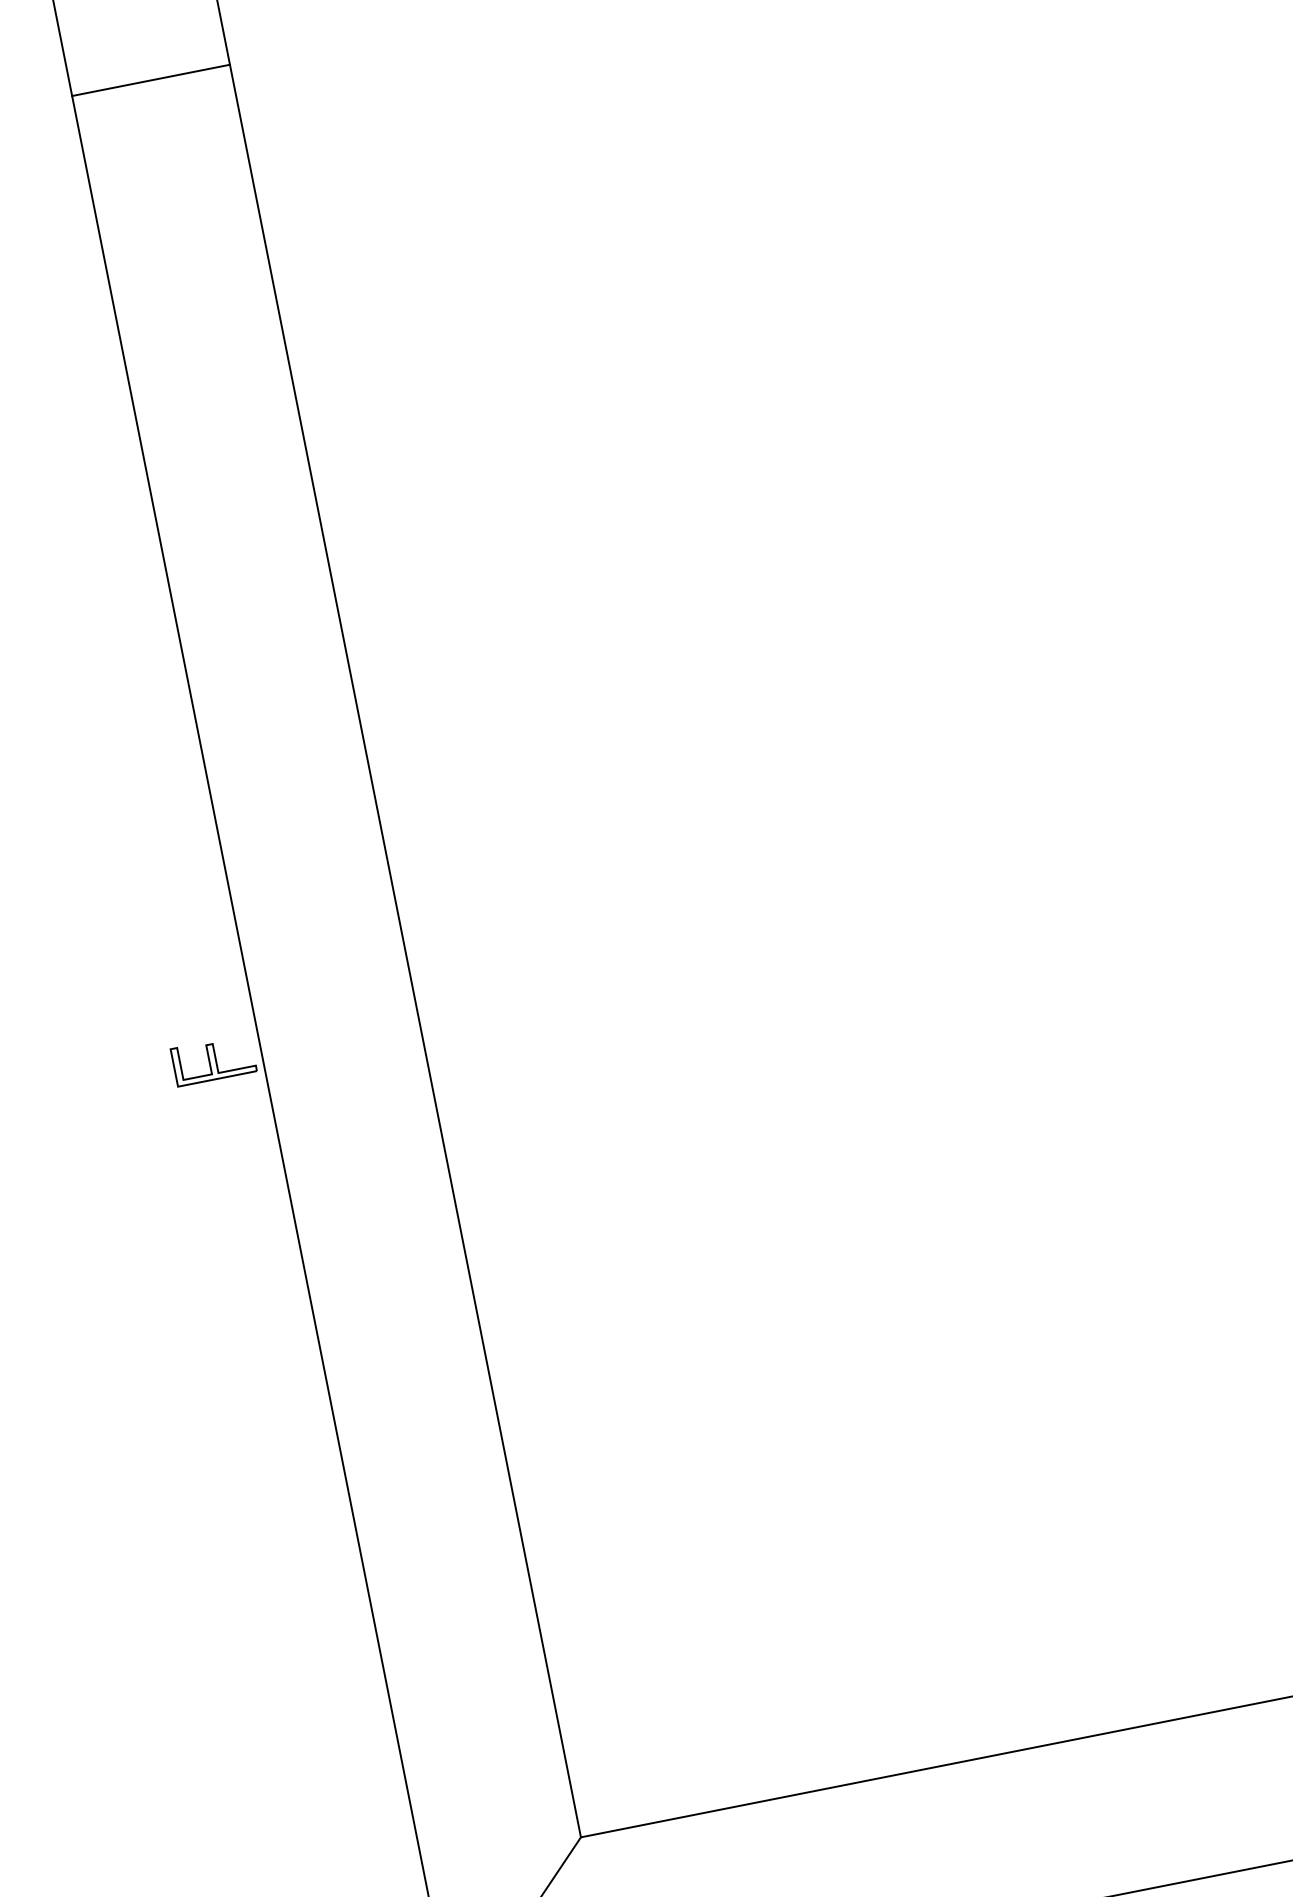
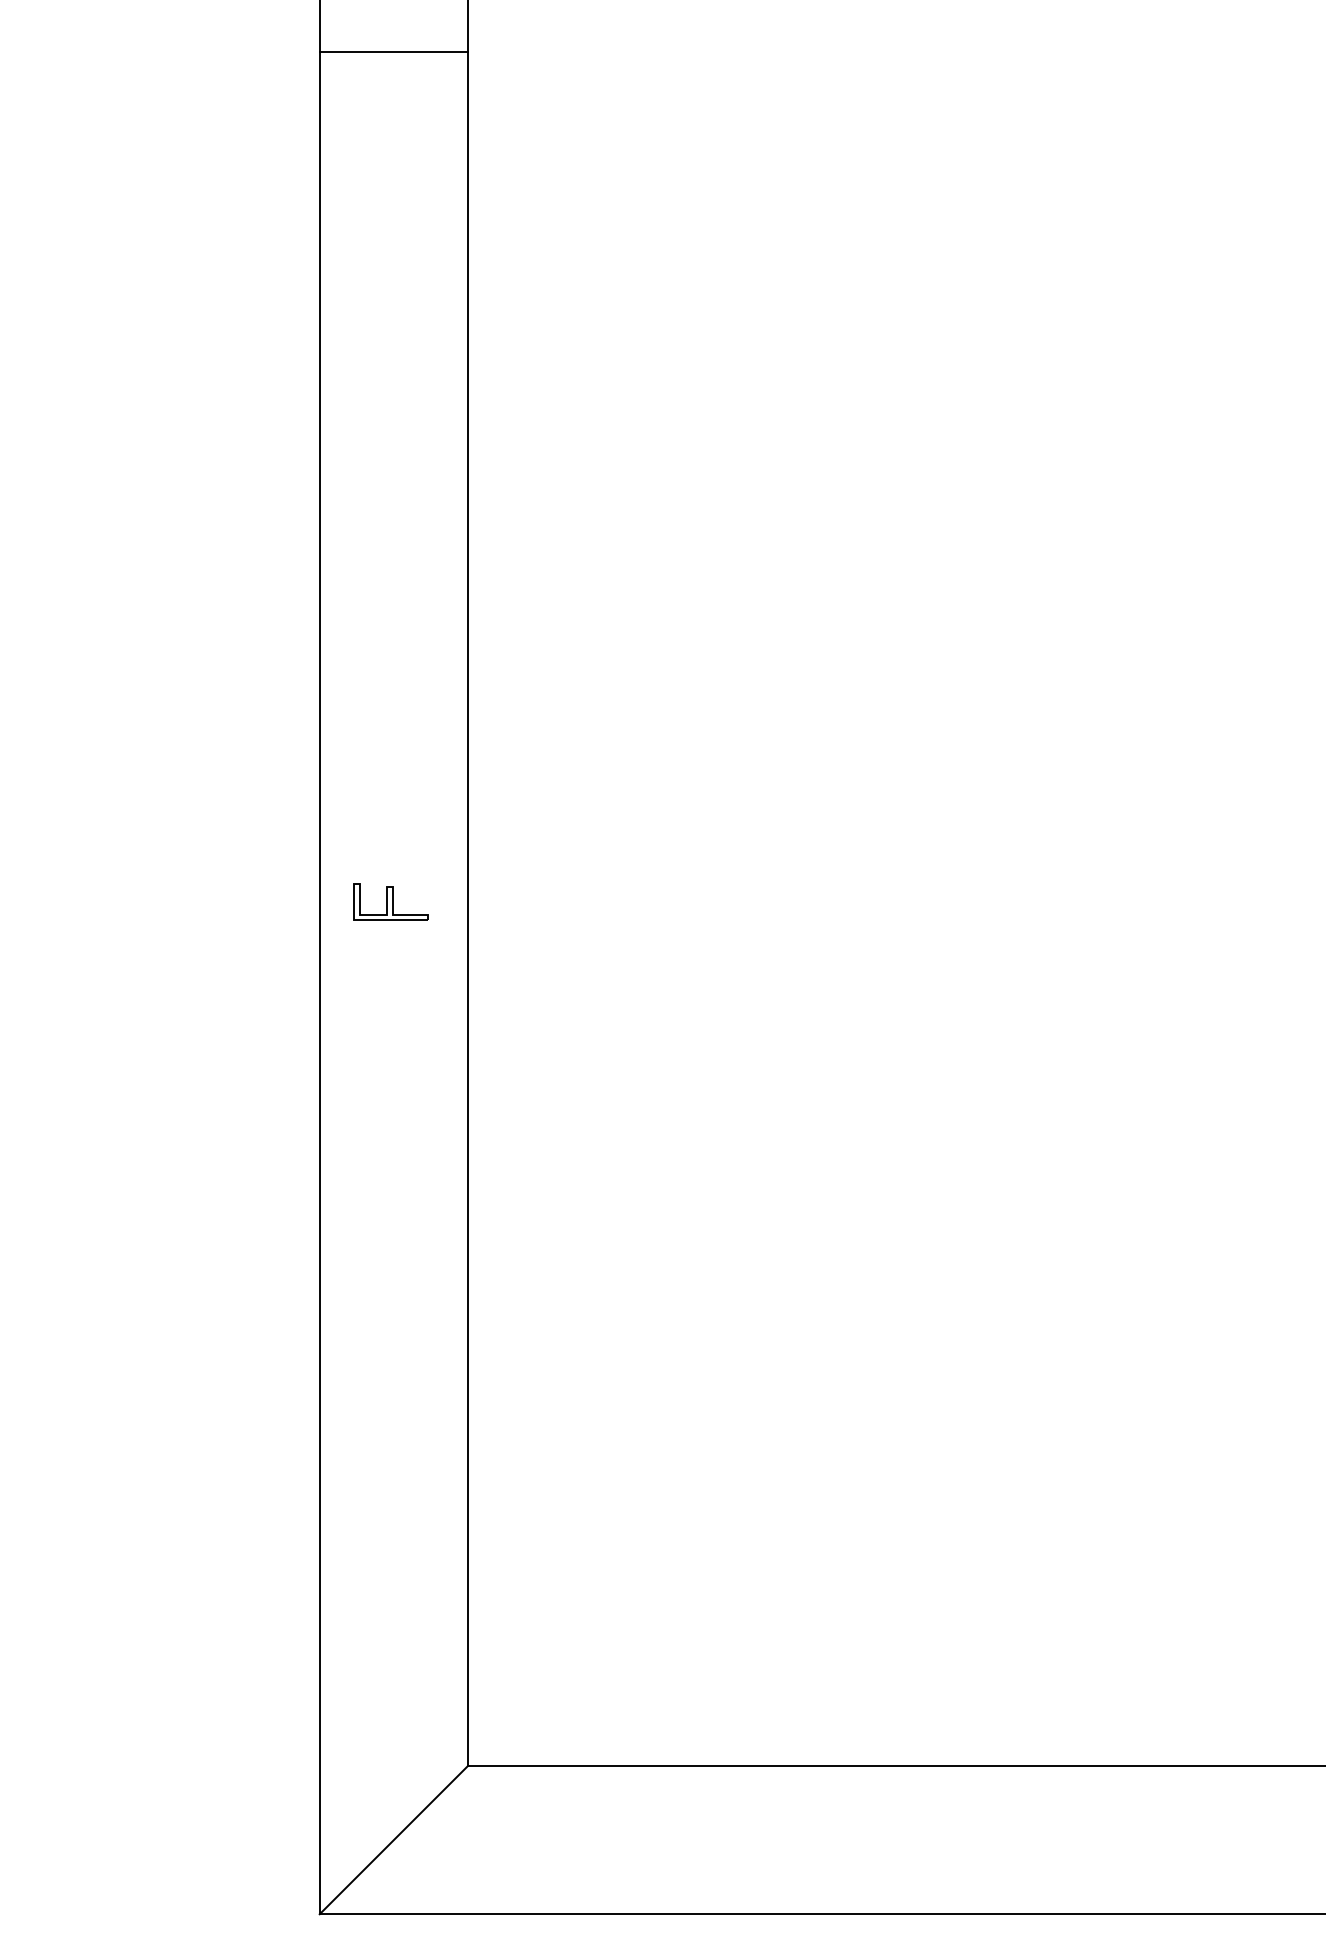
line: (150, 80) -> (393, 51), moved
part: (213, 1059) -> (390, 901), moved

